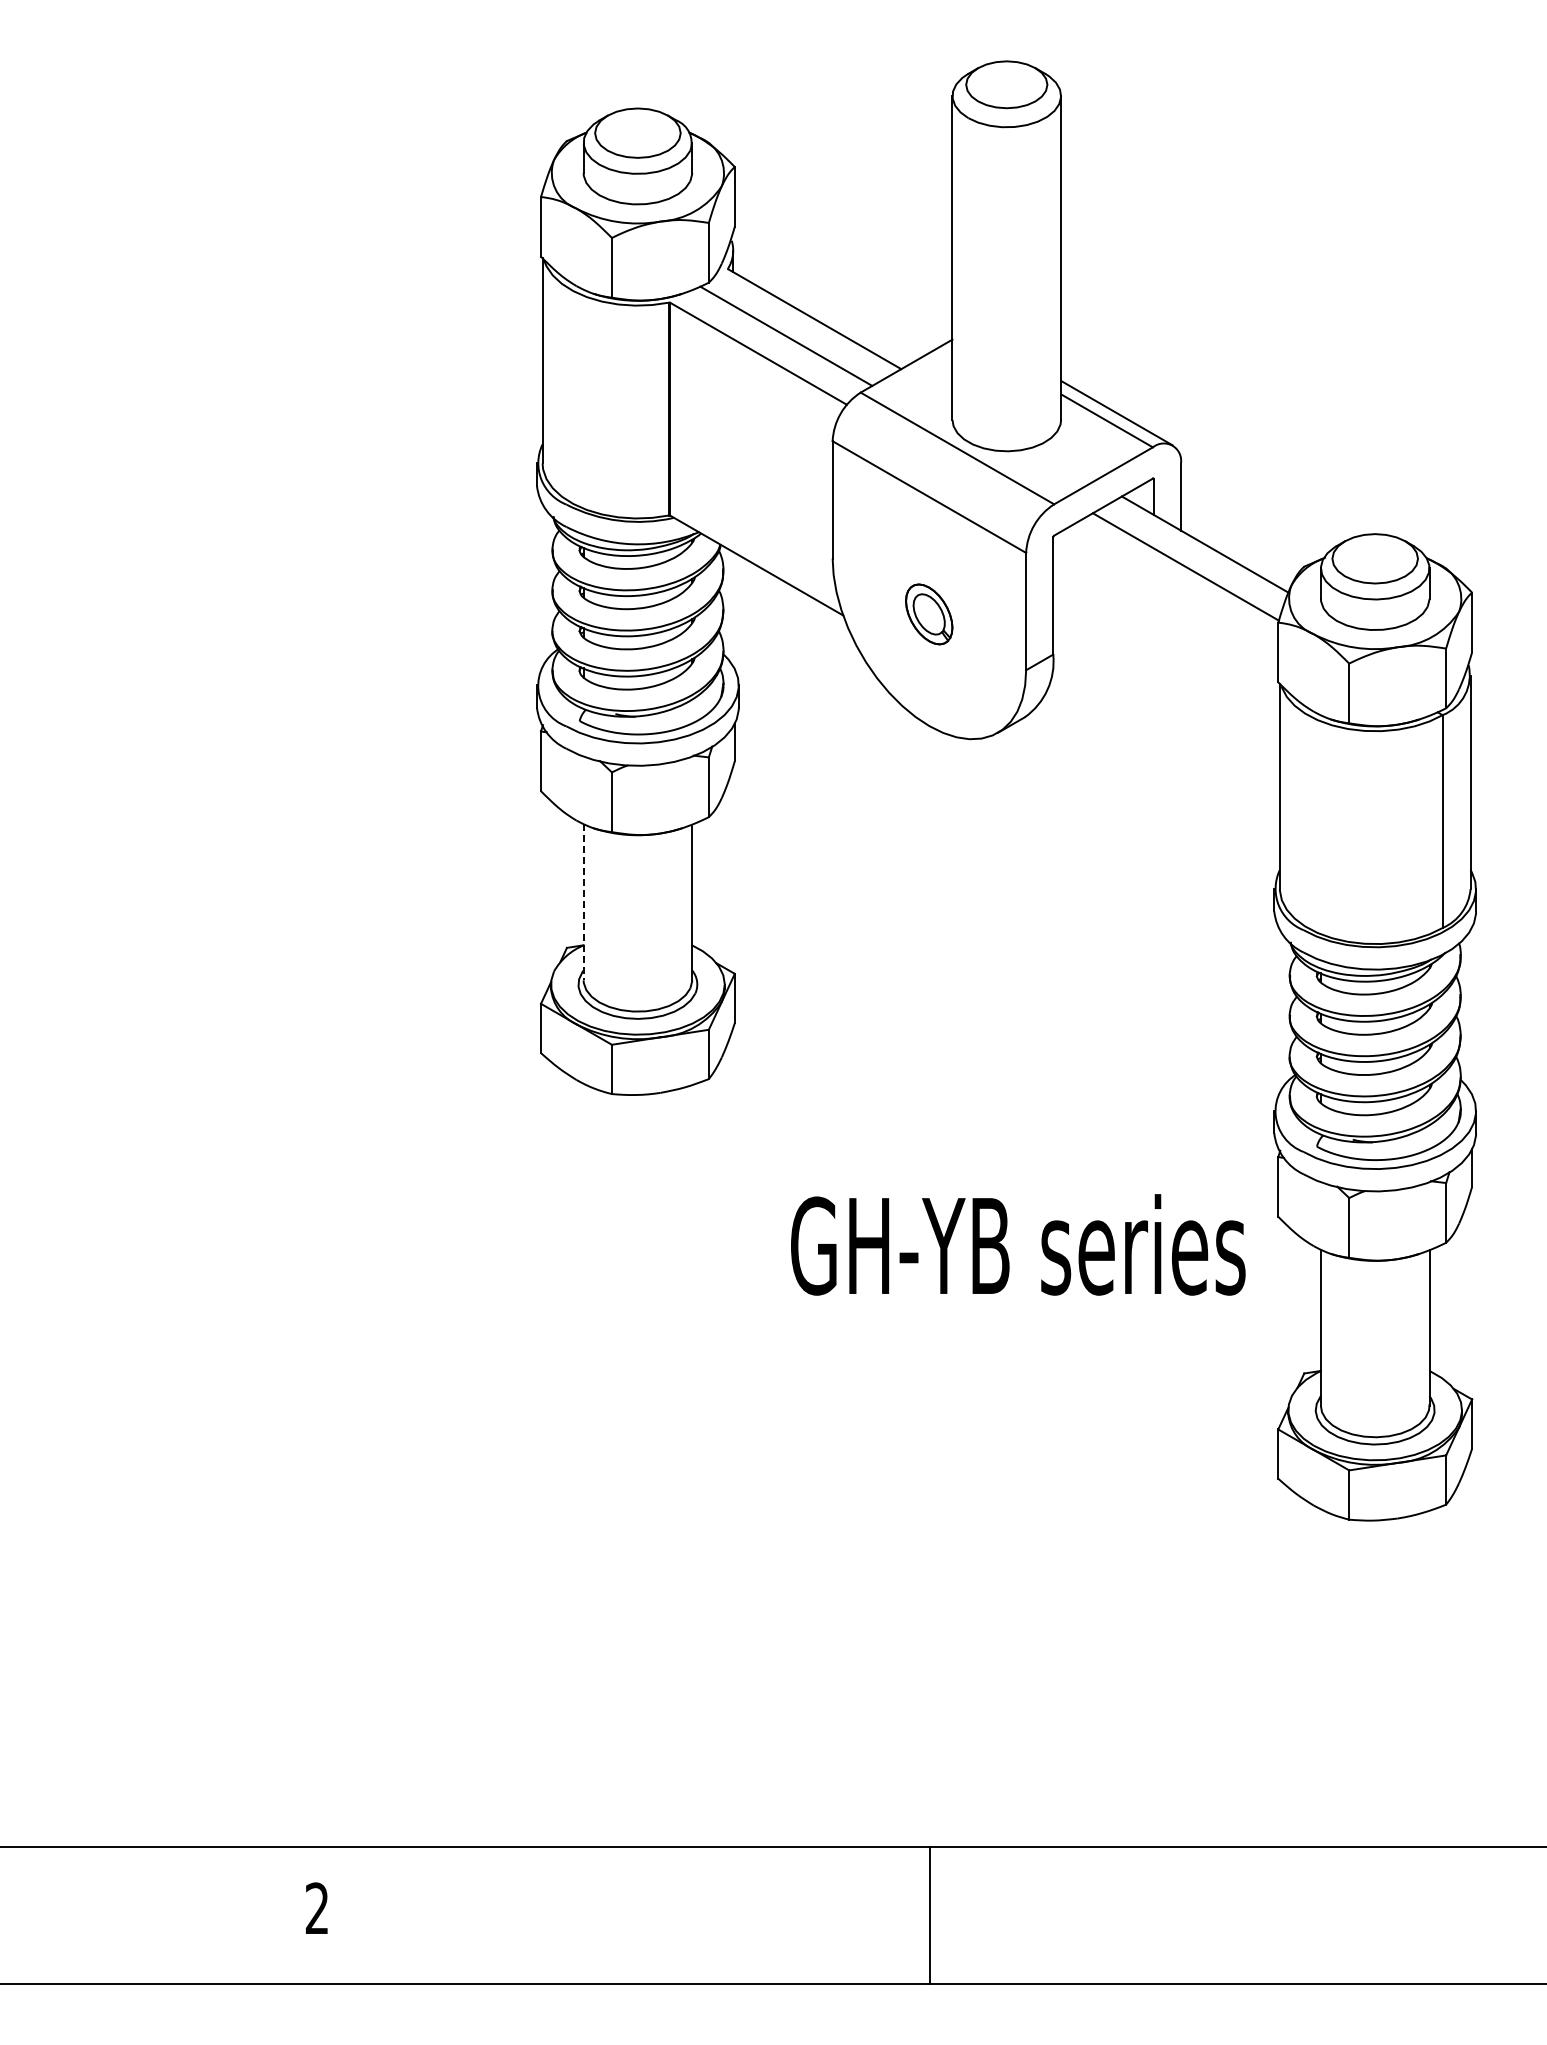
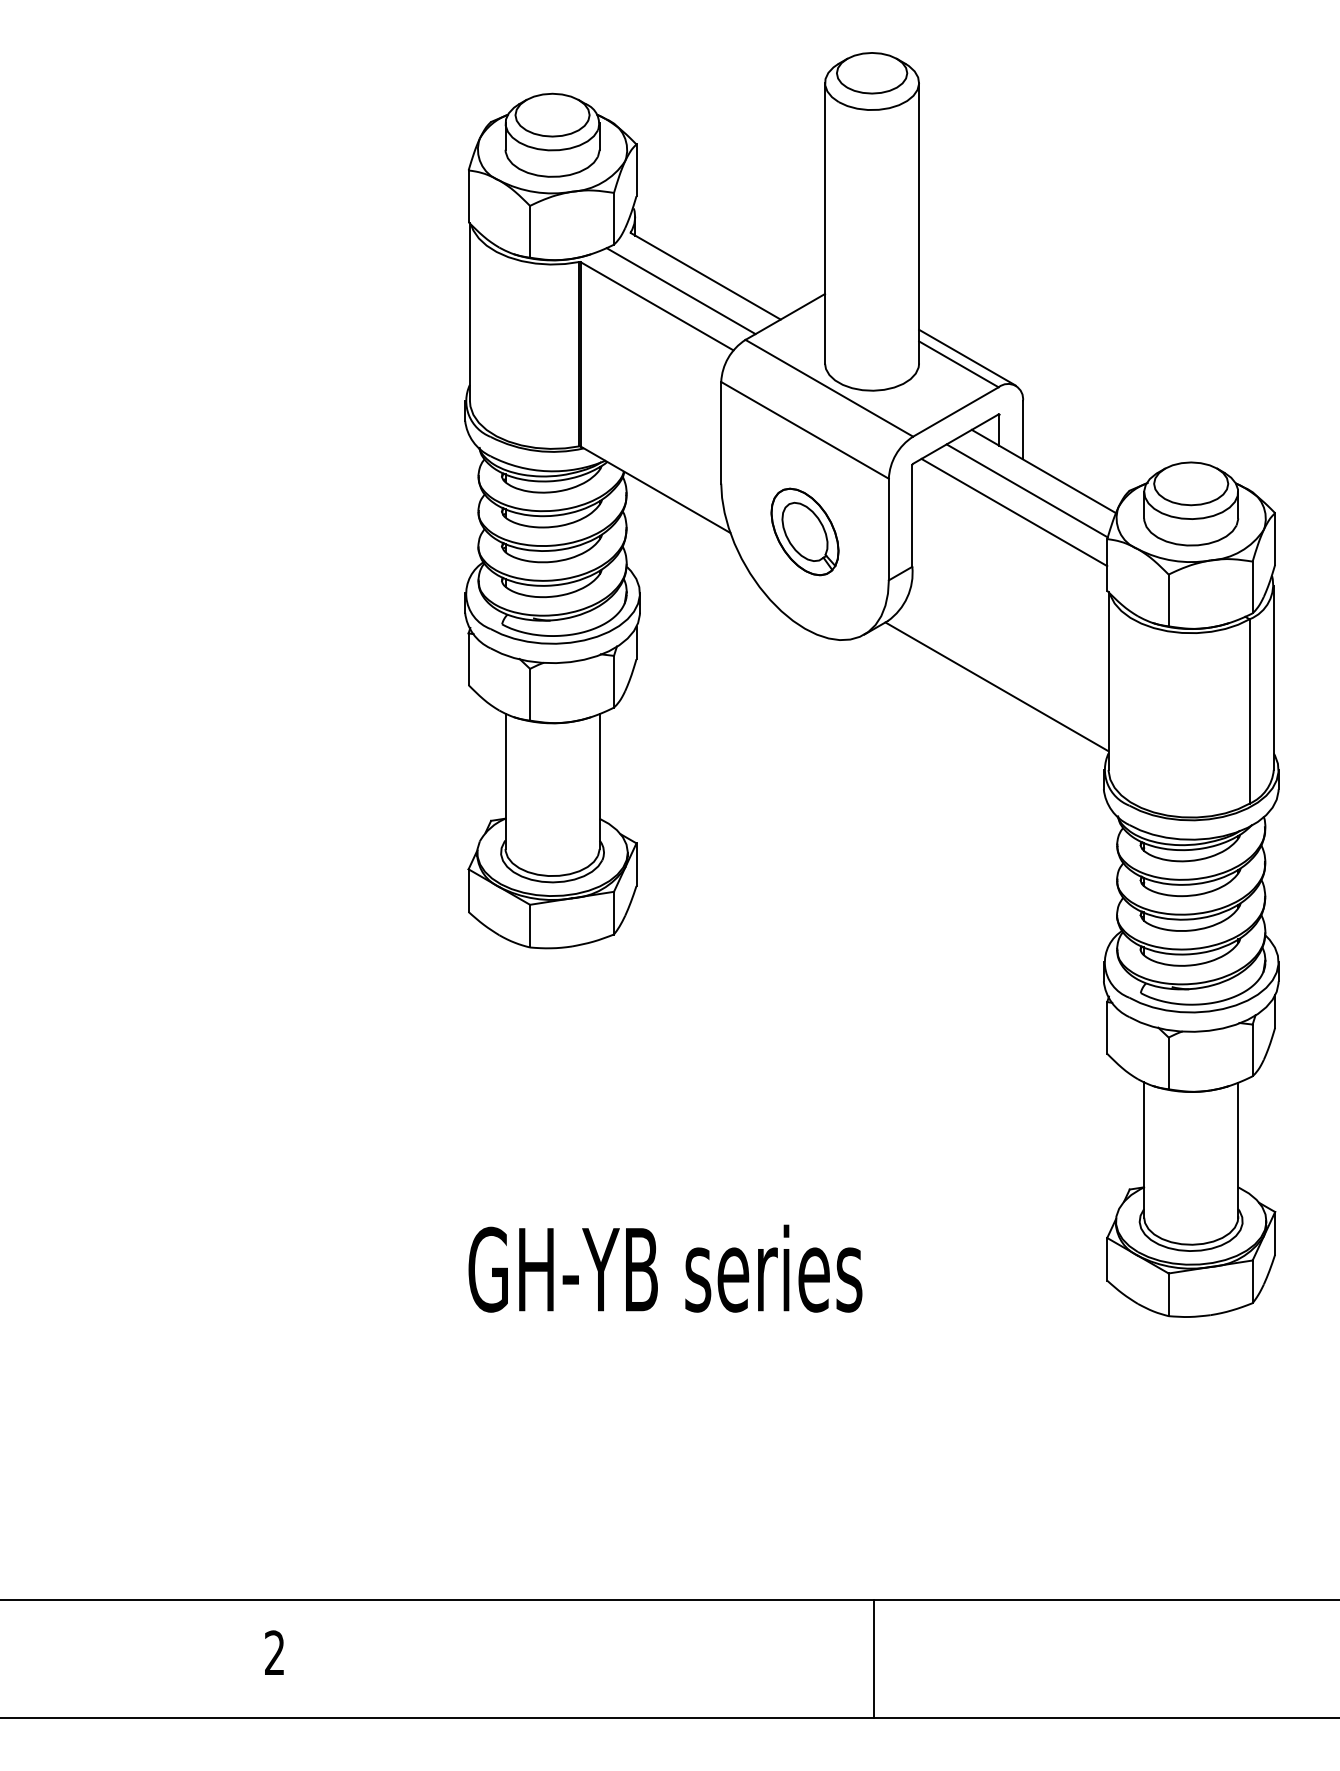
line: (1170, 591) -> (1013, 512), added
part: (928, 614) -> (804, 532), size x1.67
line: (1150, 792) -> (996, 686), added
line: (583, 902) -> (505, 781), dashed -> solid
text: (1018, 1244) -> (665, 1268), moved
line: (930, 1914) -> (874, 1658), moved

